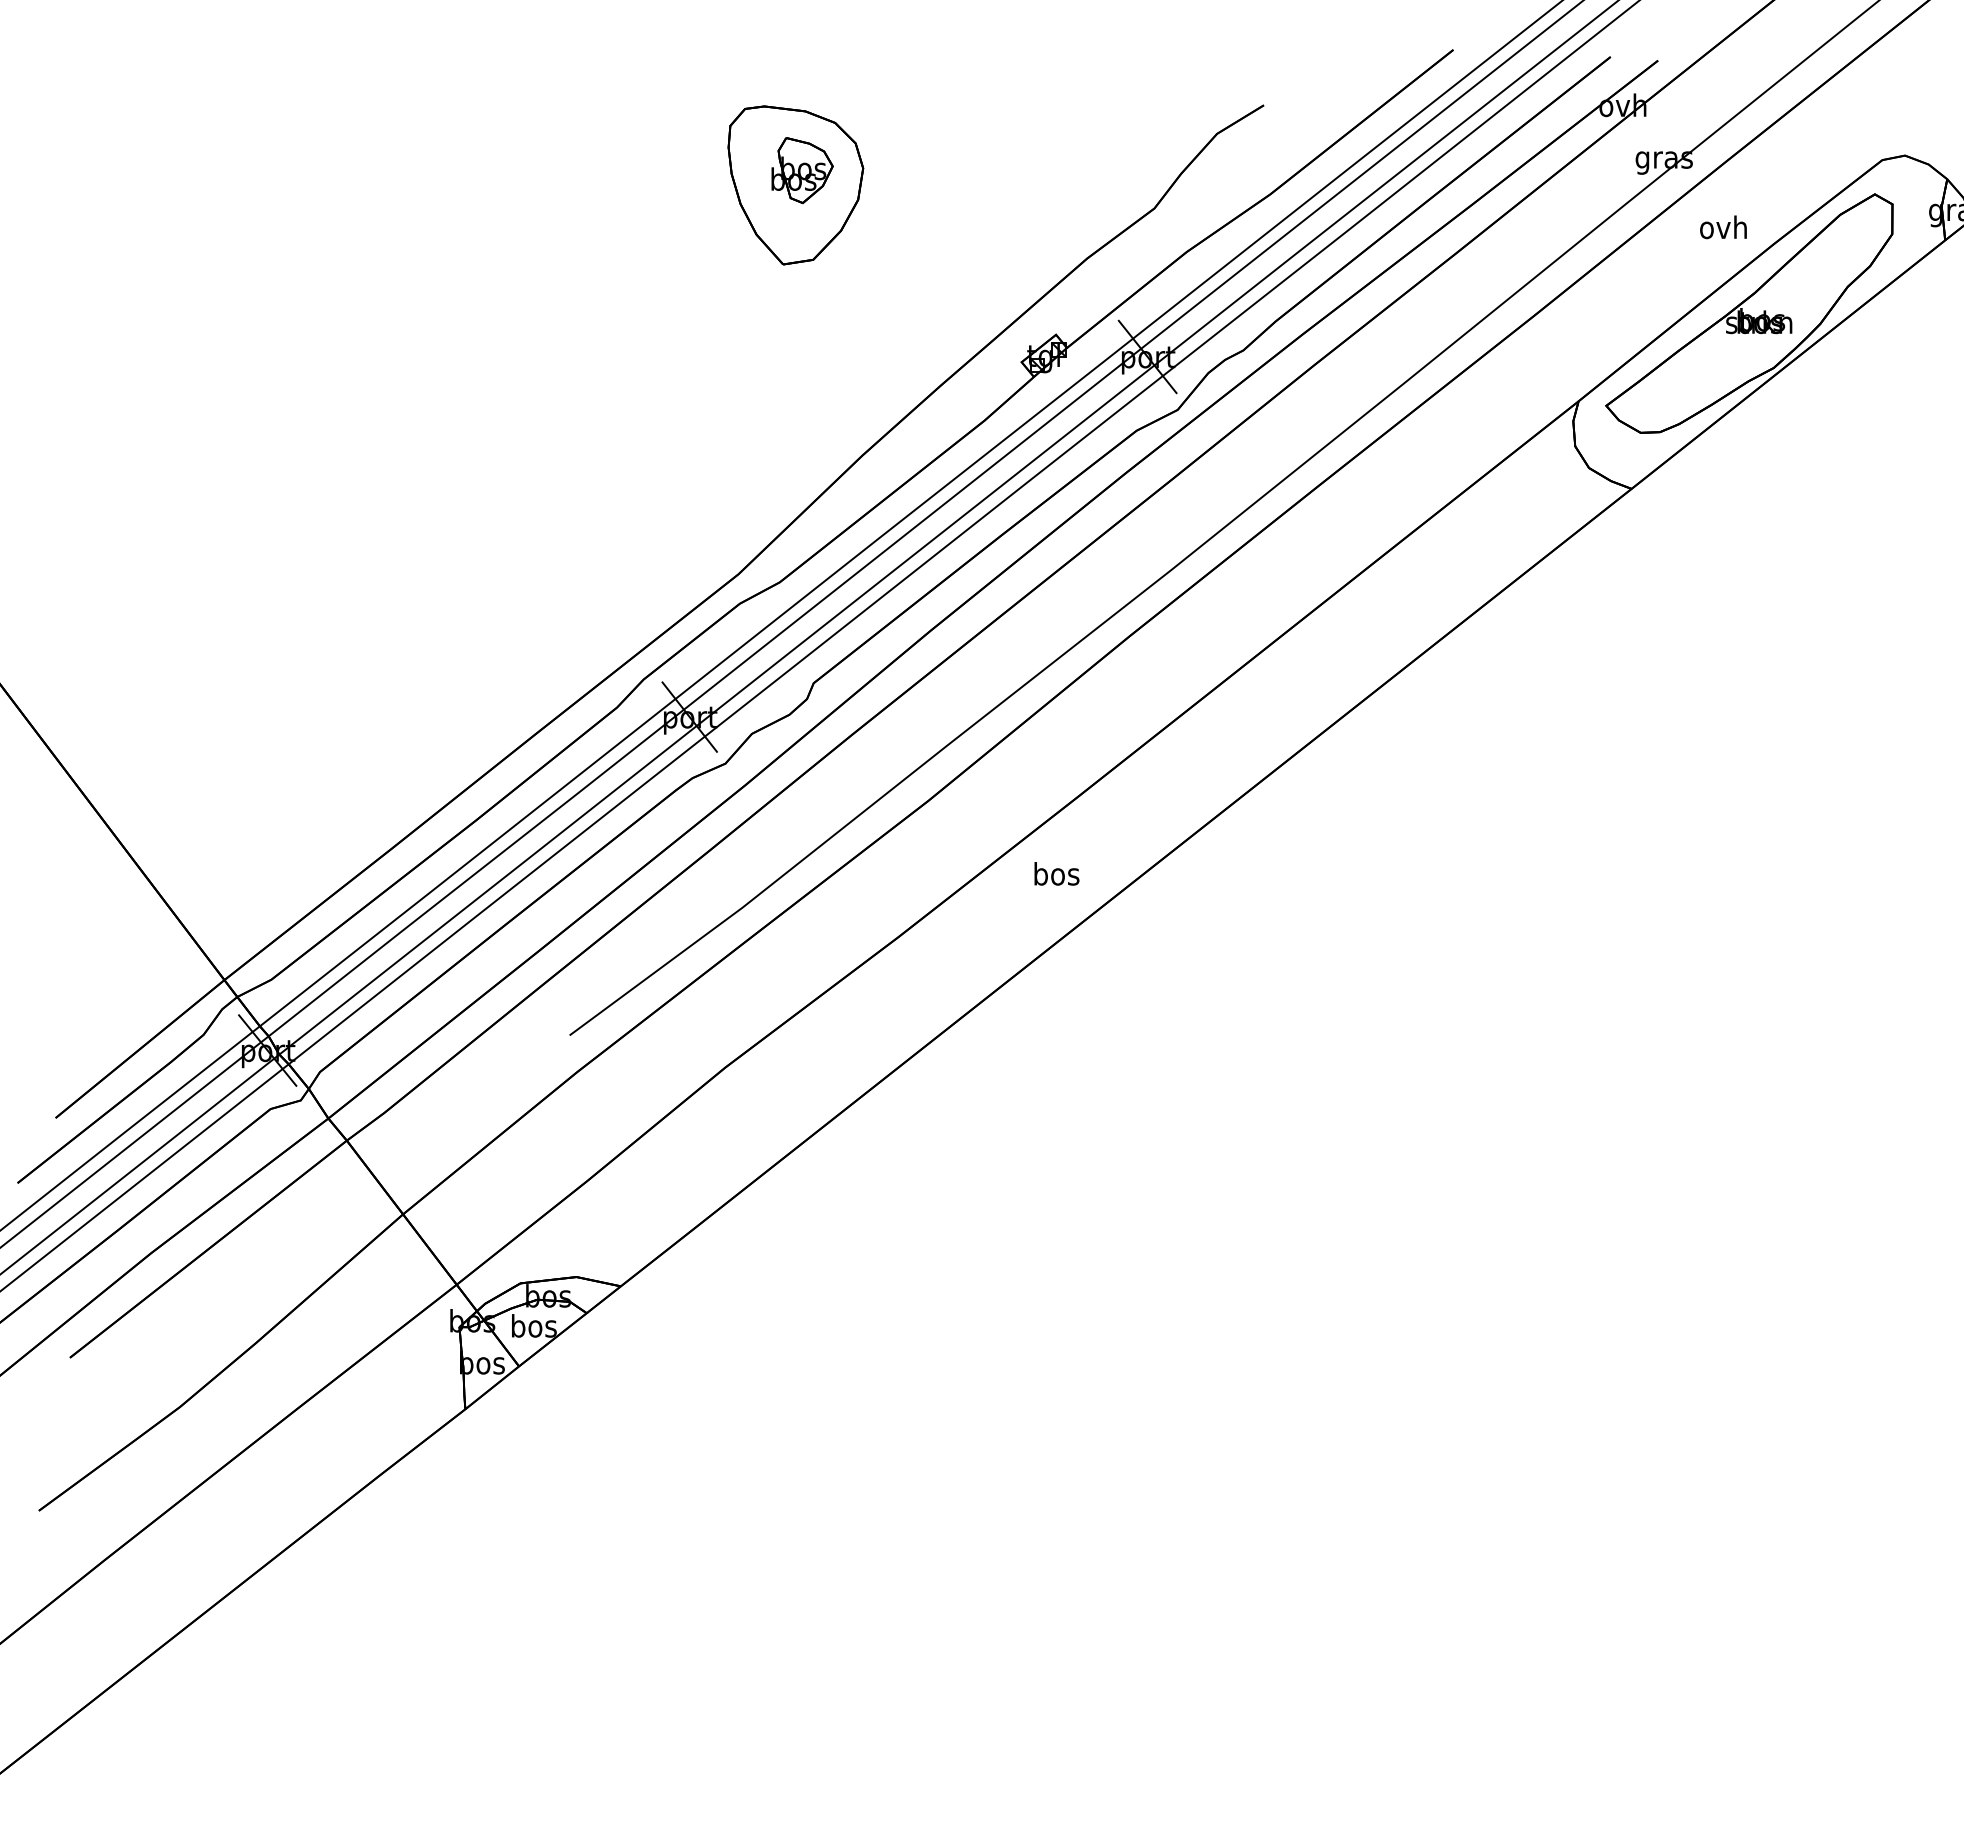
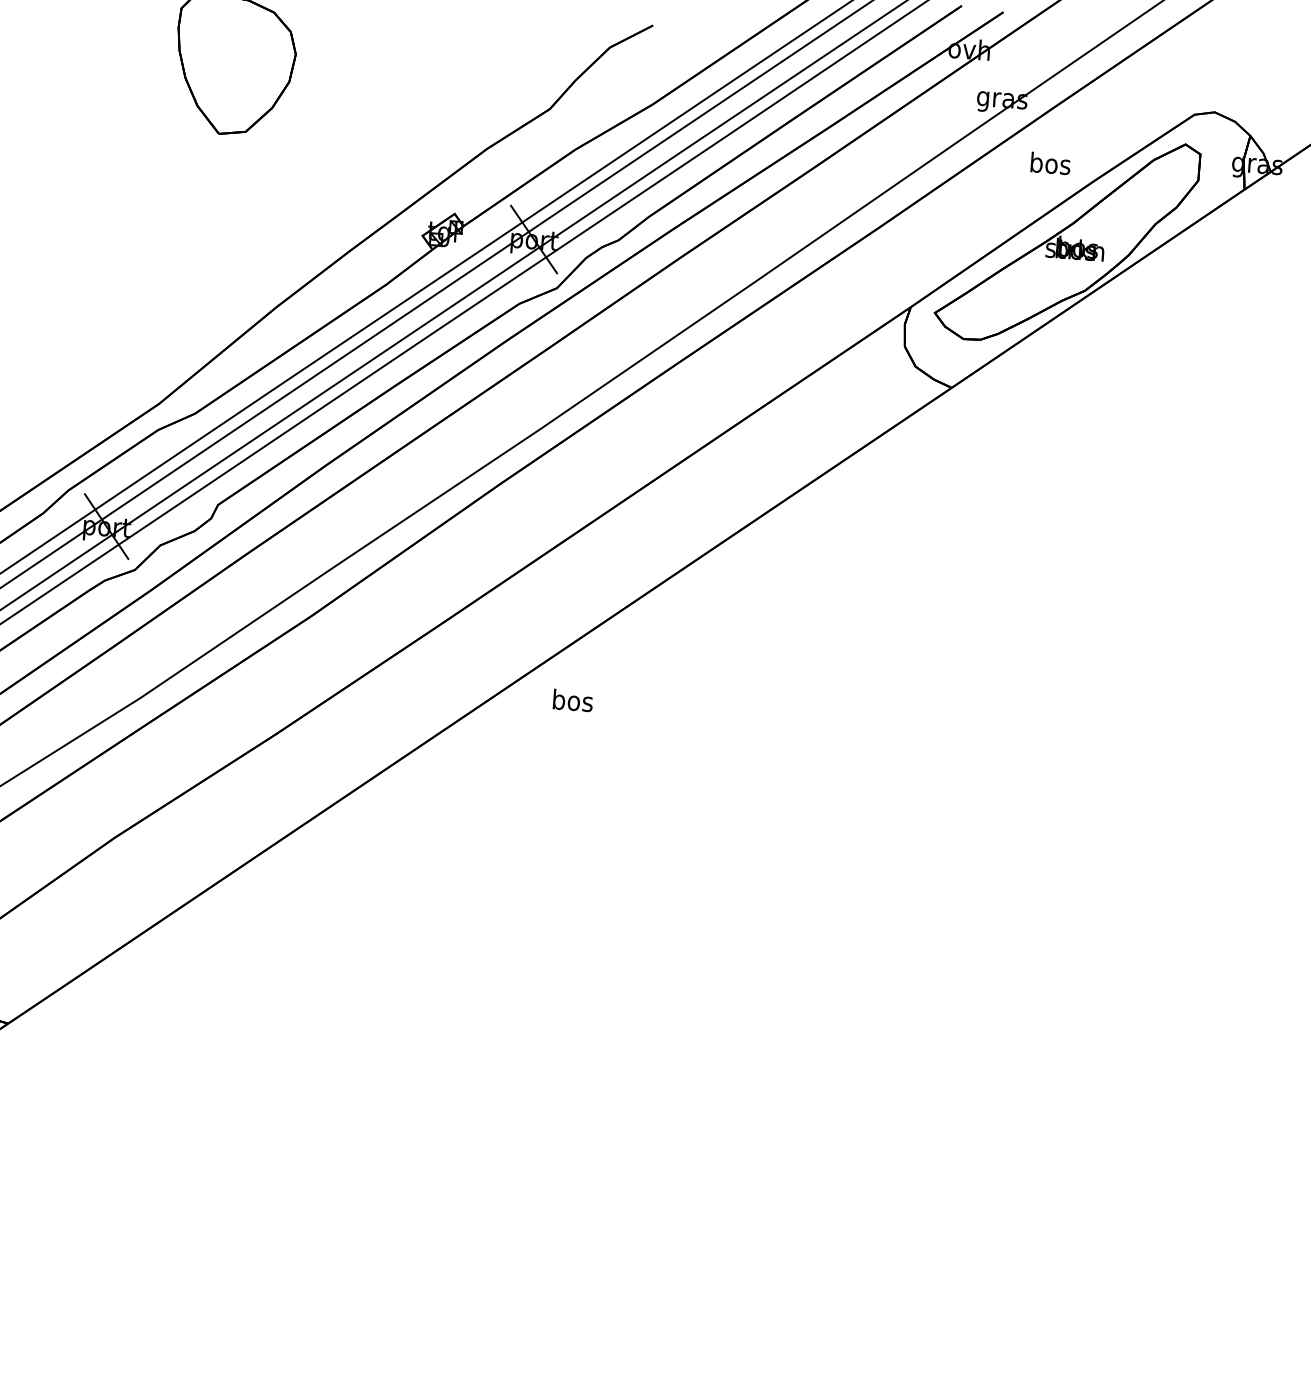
part: (802, 170) -> (242, 52), removed
text: (1723, 227) -> (1050, 163), ovh -> bos
text: (1056, 873) -> (572, 700), moved

